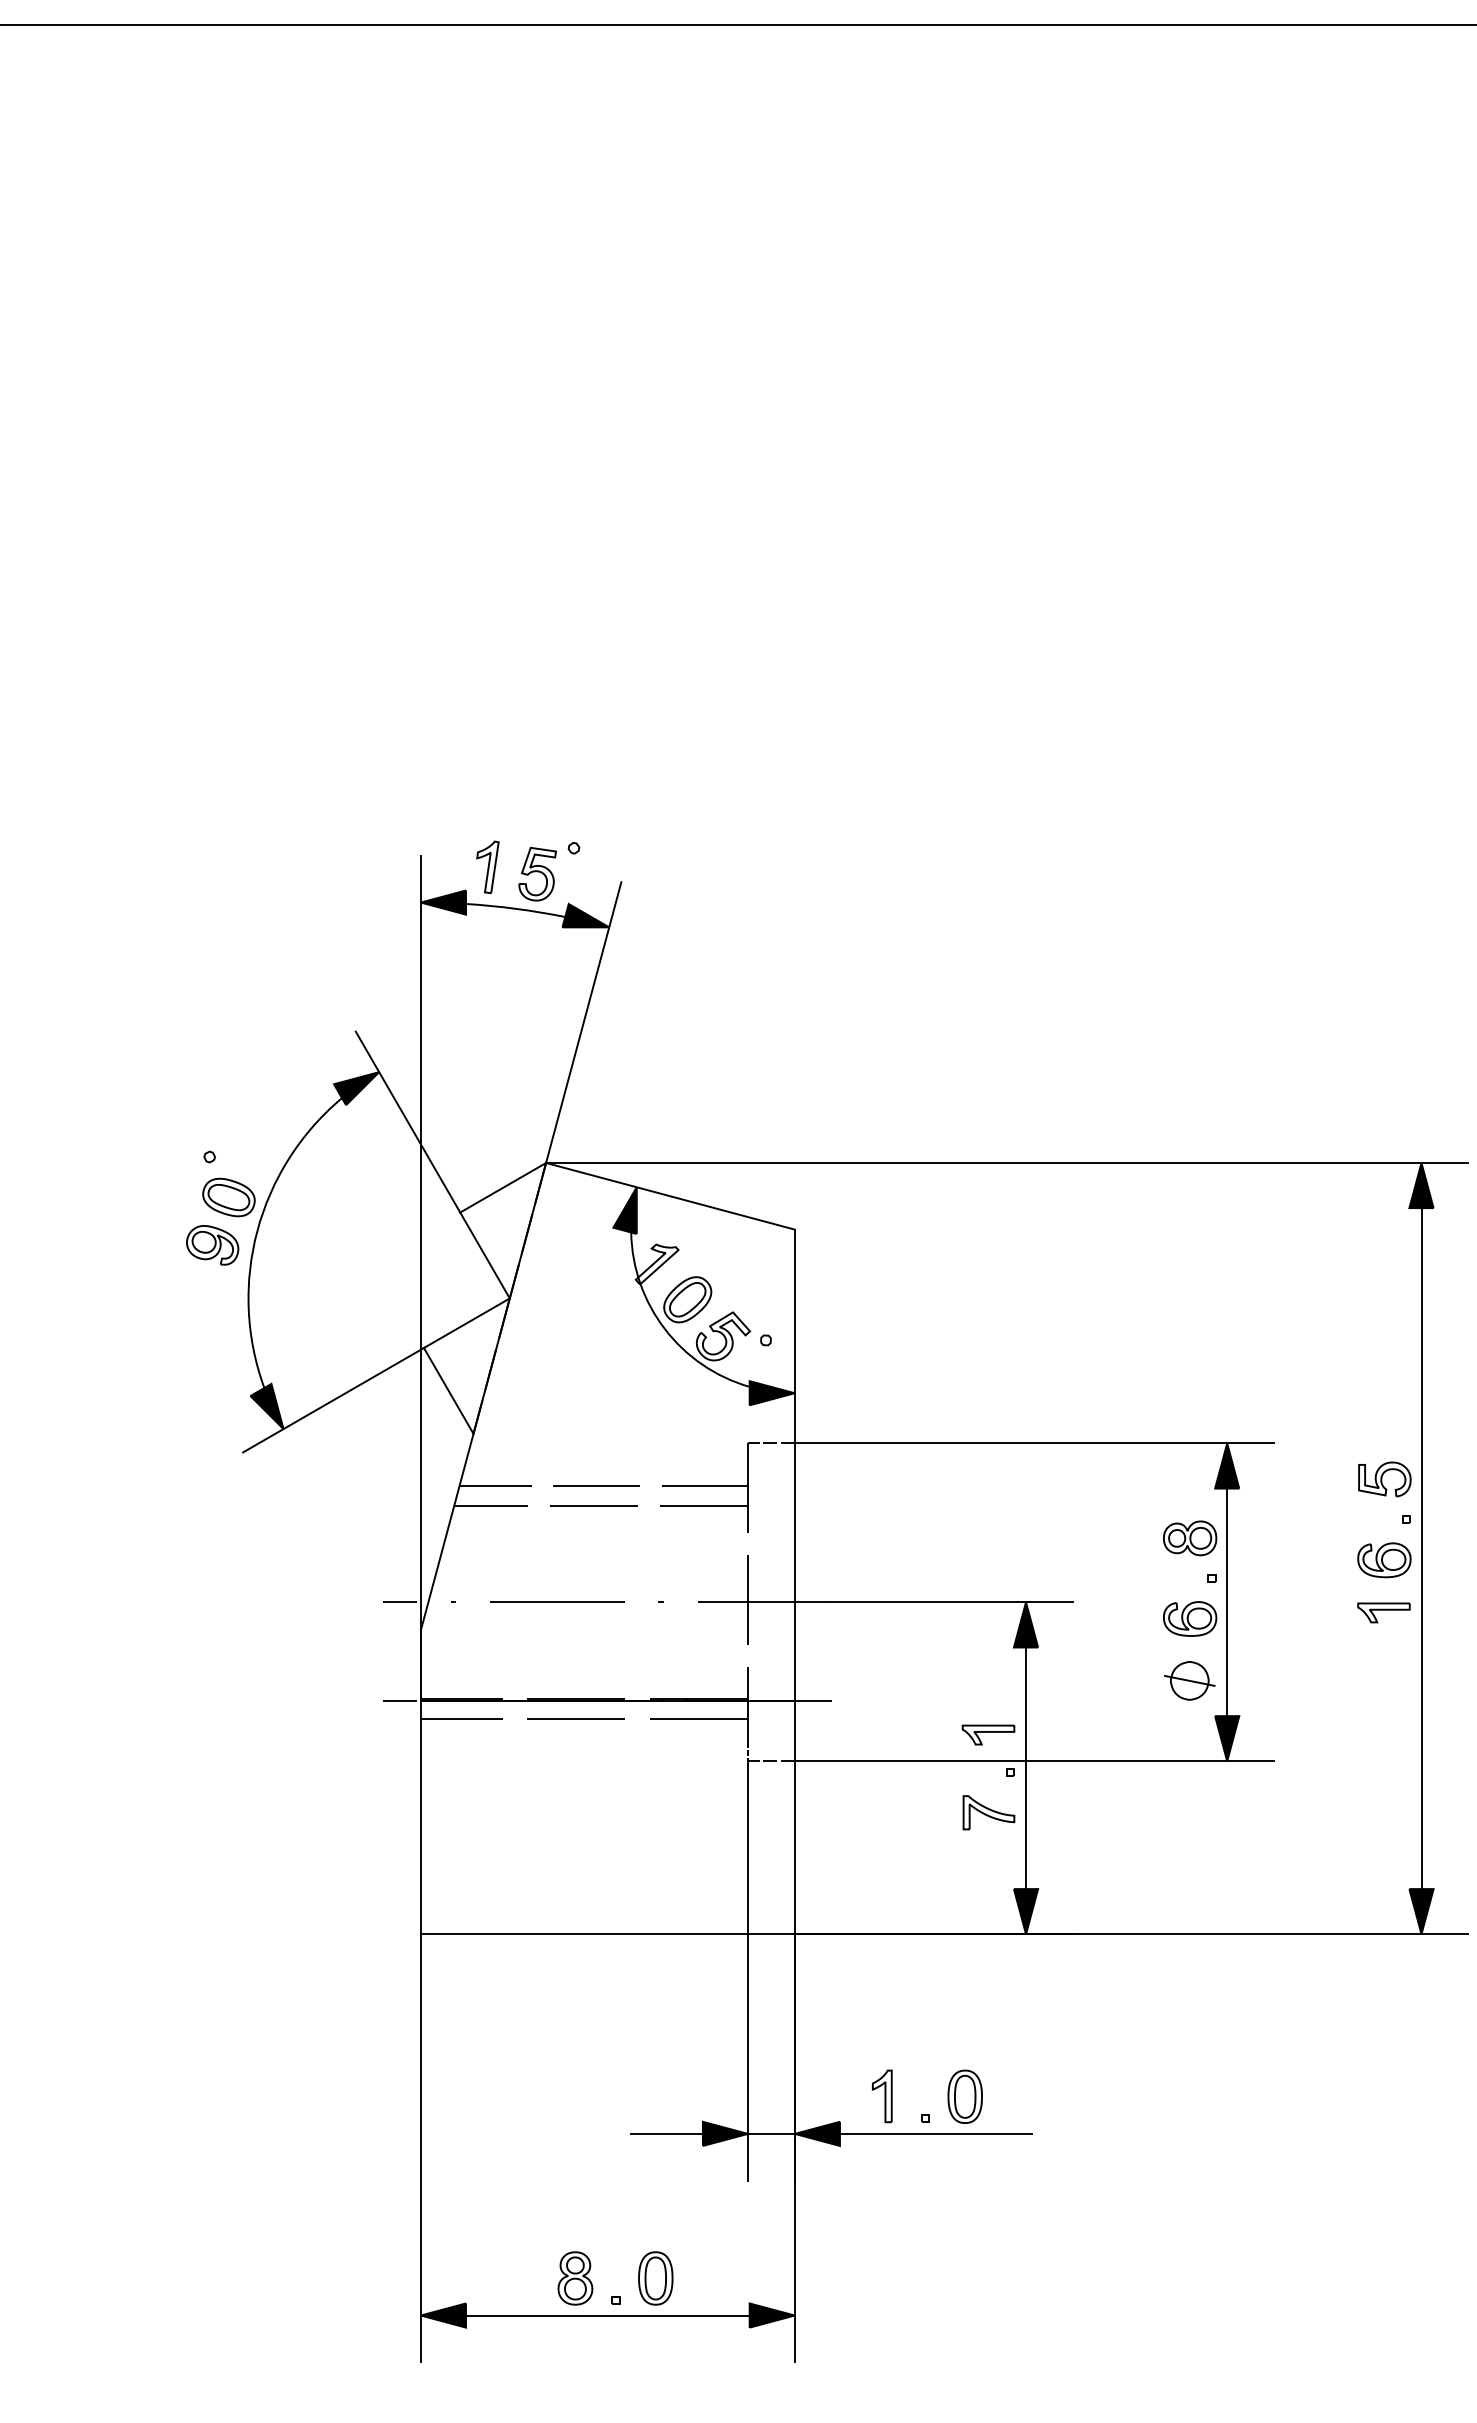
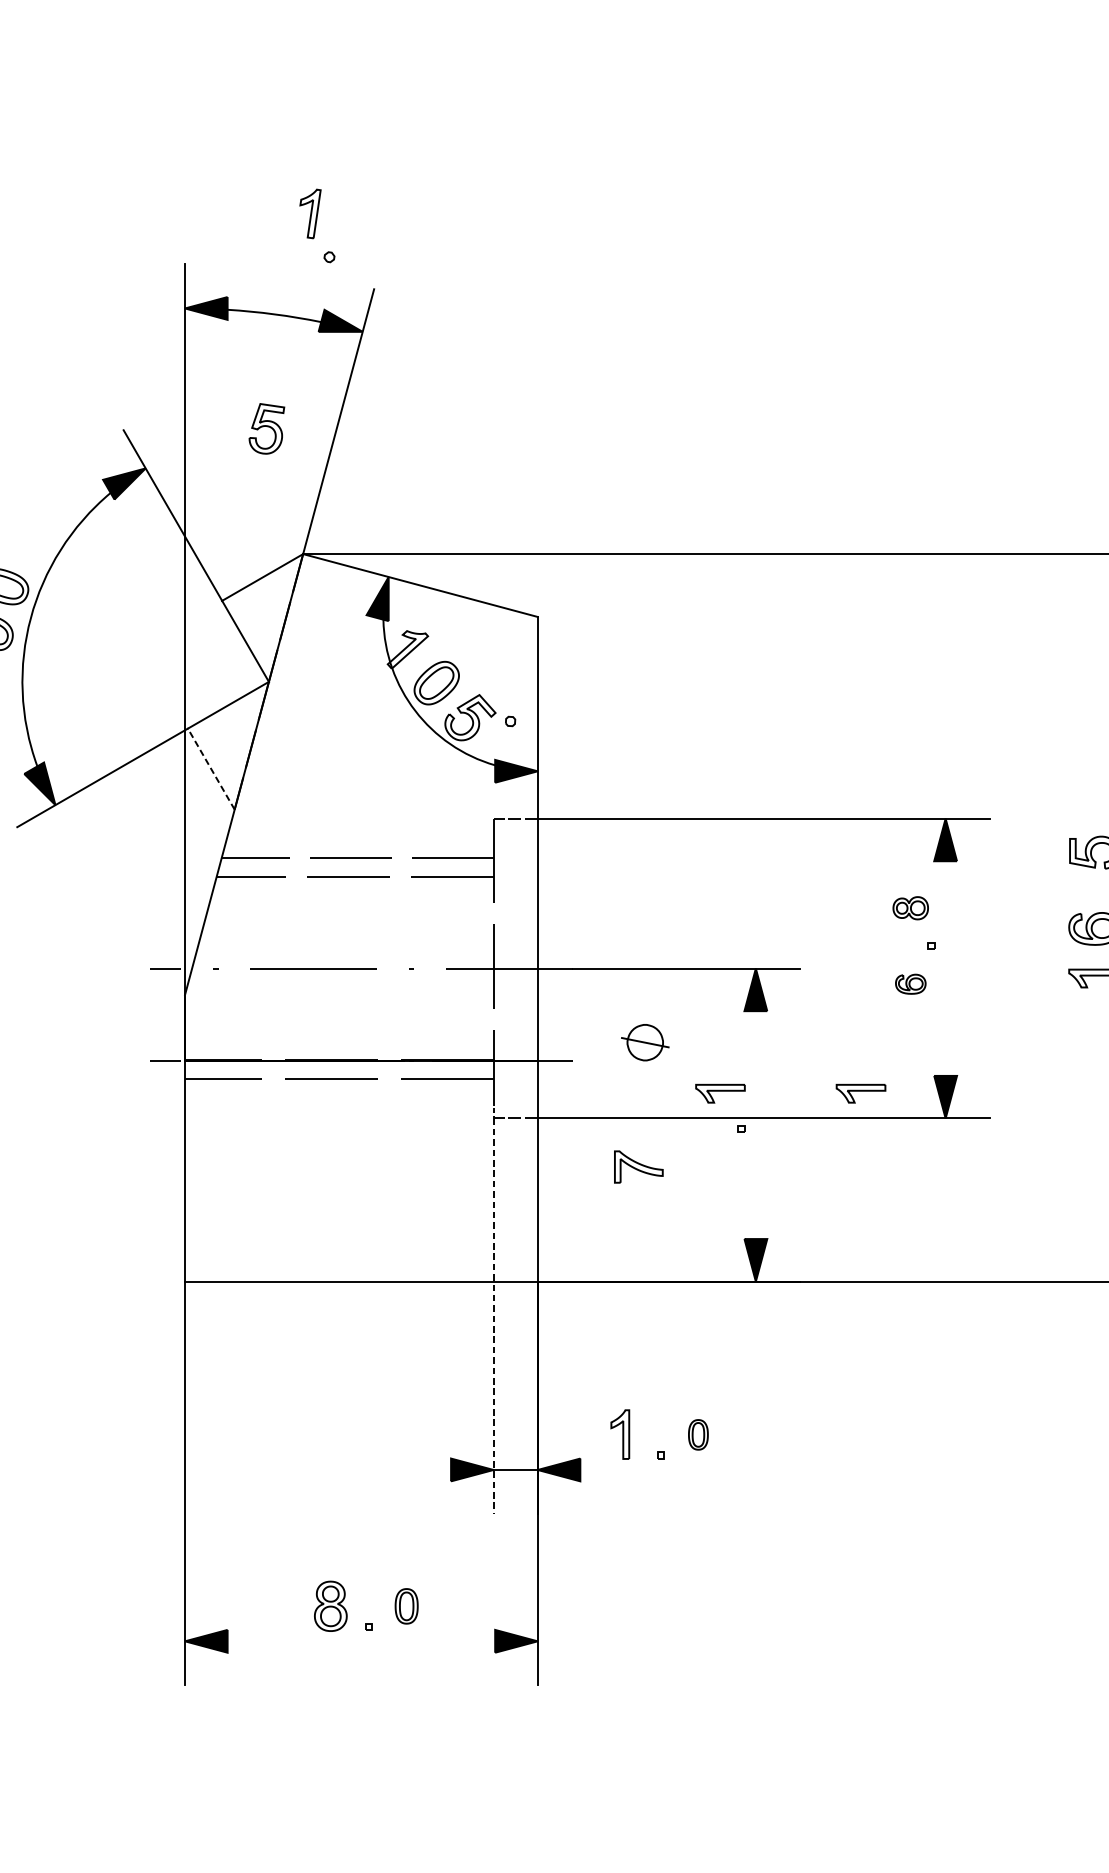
part: (487, 867) -> (310, 214), moved
part: (537, 873) -> (266, 428), moved
line: (448, 1390) -> (211, 768), solid -> dashed
part: (1190, 1538) -> (911, 908), size x0.7
line: (1227, 1602) -> (945, 968), removed
part: (1190, 1618) -> (911, 983), size x0.6
part: (1189, 1680) -> (645, 1042), moved
part: (1137, 1734) -> (861, 1093), added
line: (1026, 1768) -> (756, 1125), removed
part: (988, 1812) -> (638, 1166), moved
line: (748, 1970) -> (494, 1315), solid -> dashed
part: (964, 2096) -> (697, 1434), size x0.6
line: (666, 2133) -> (416, 1469), removed
line: (935, 2133) -> (670, 1469), removed
part: (655, 2278) -> (406, 1606), size x0.7
line: (607, 2315) -> (361, 1641), removed

